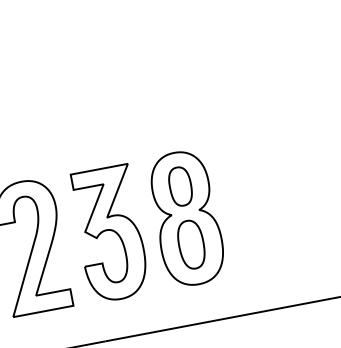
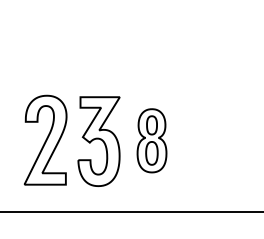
part: (185, 218) -> (151, 140), size x0.7

